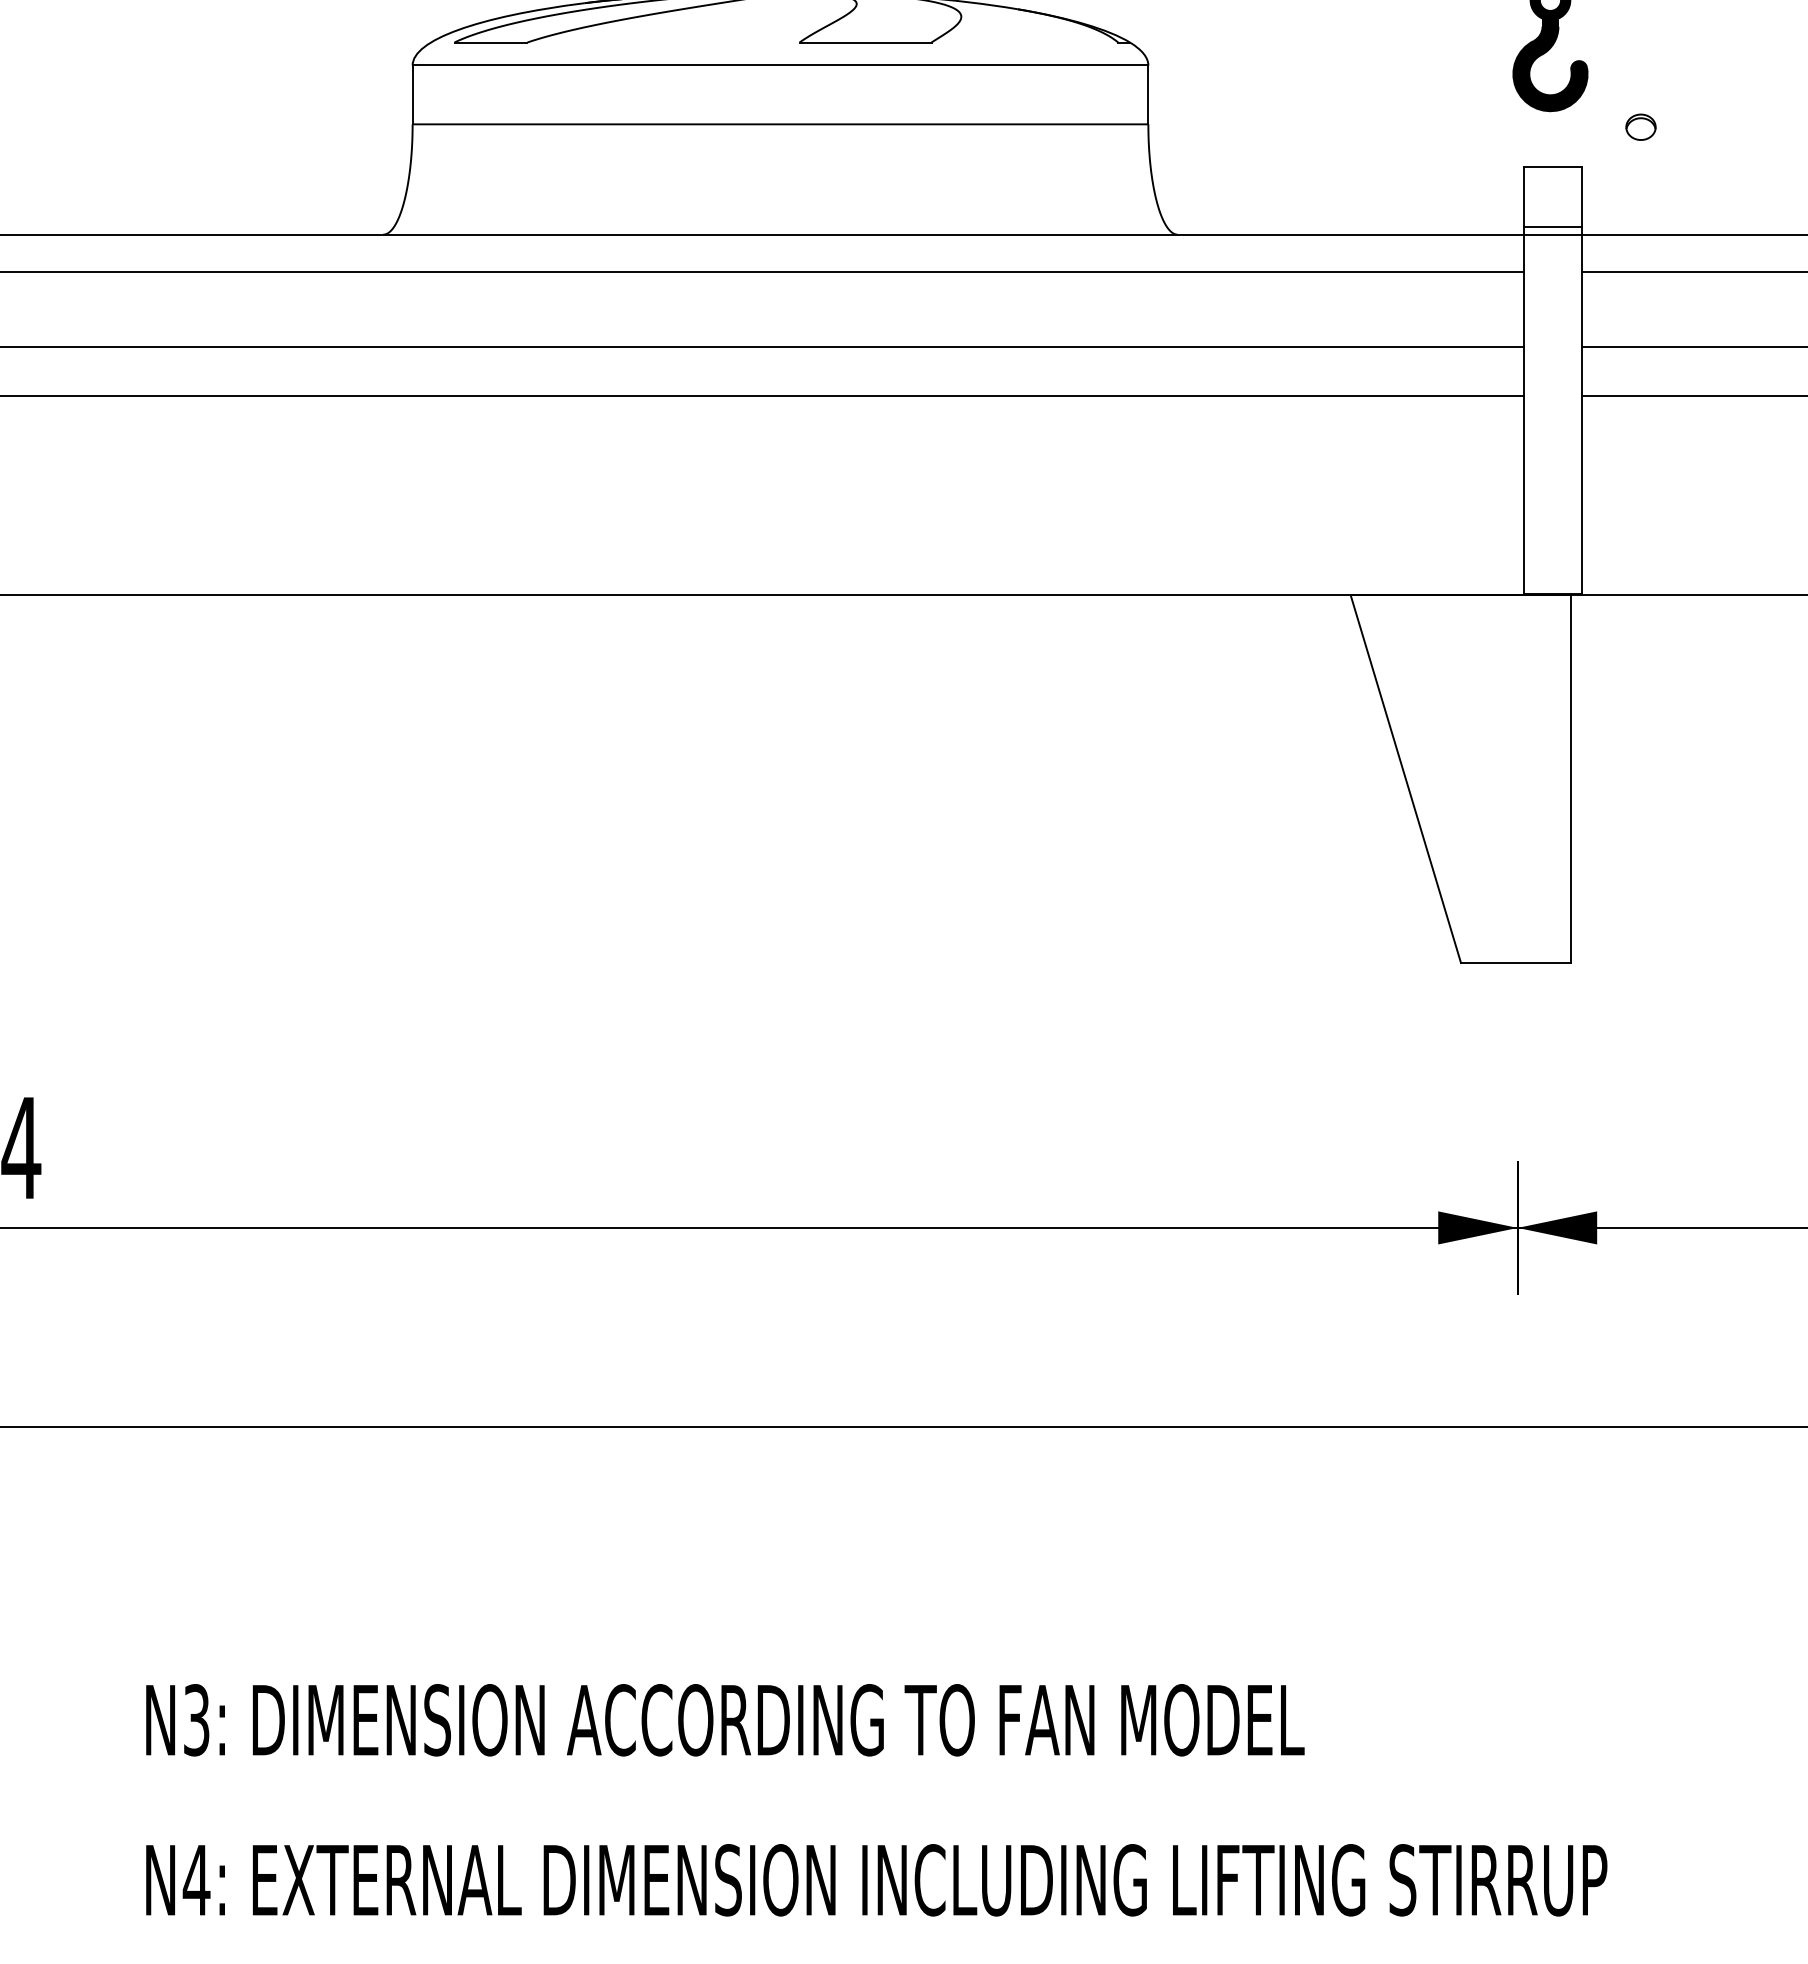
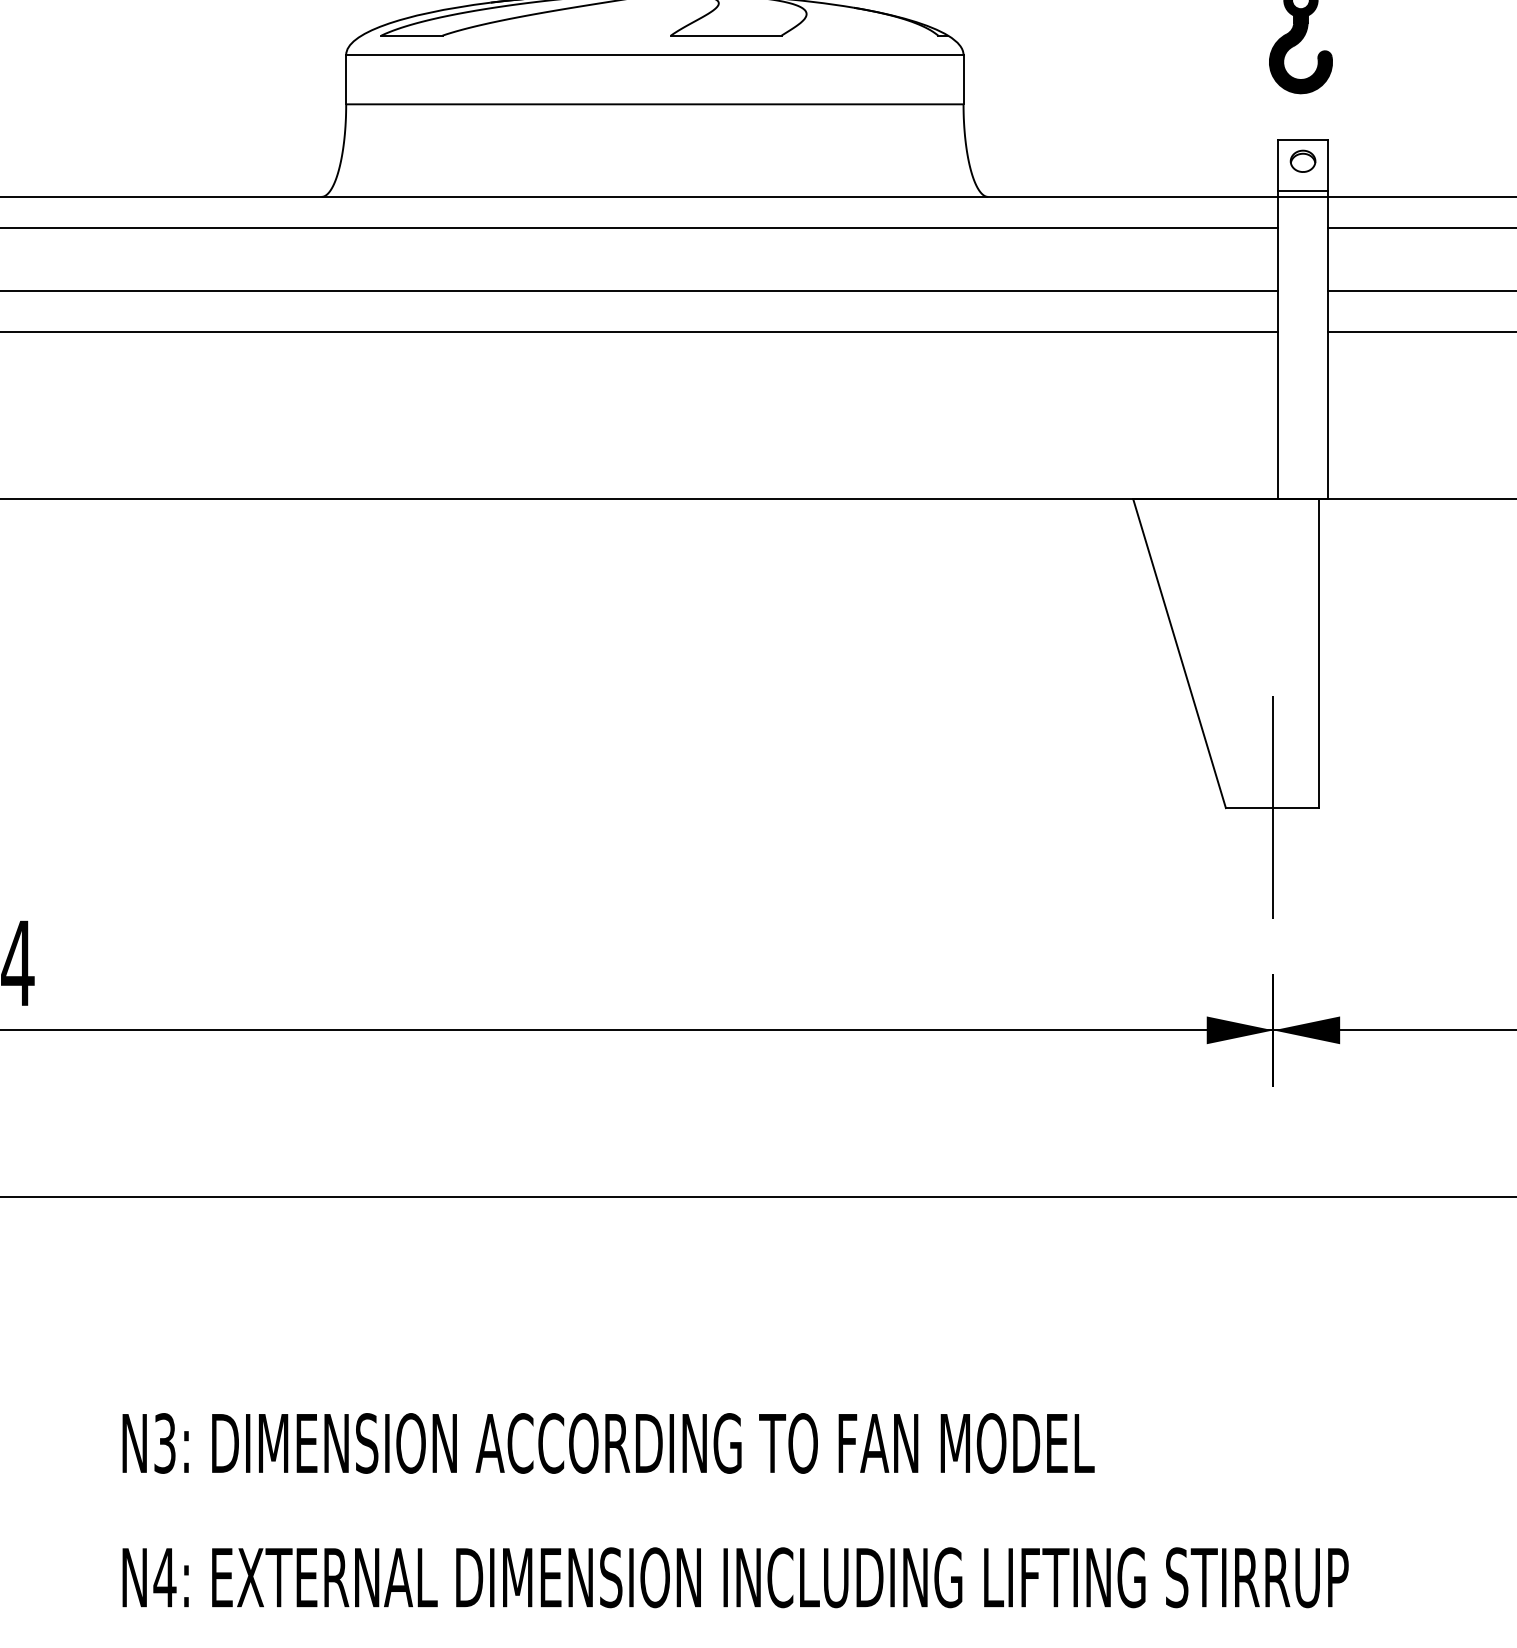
part: (1640, 126) -> (1302, 160), moved
line: (1517, 962) -> (1273, 807), added

